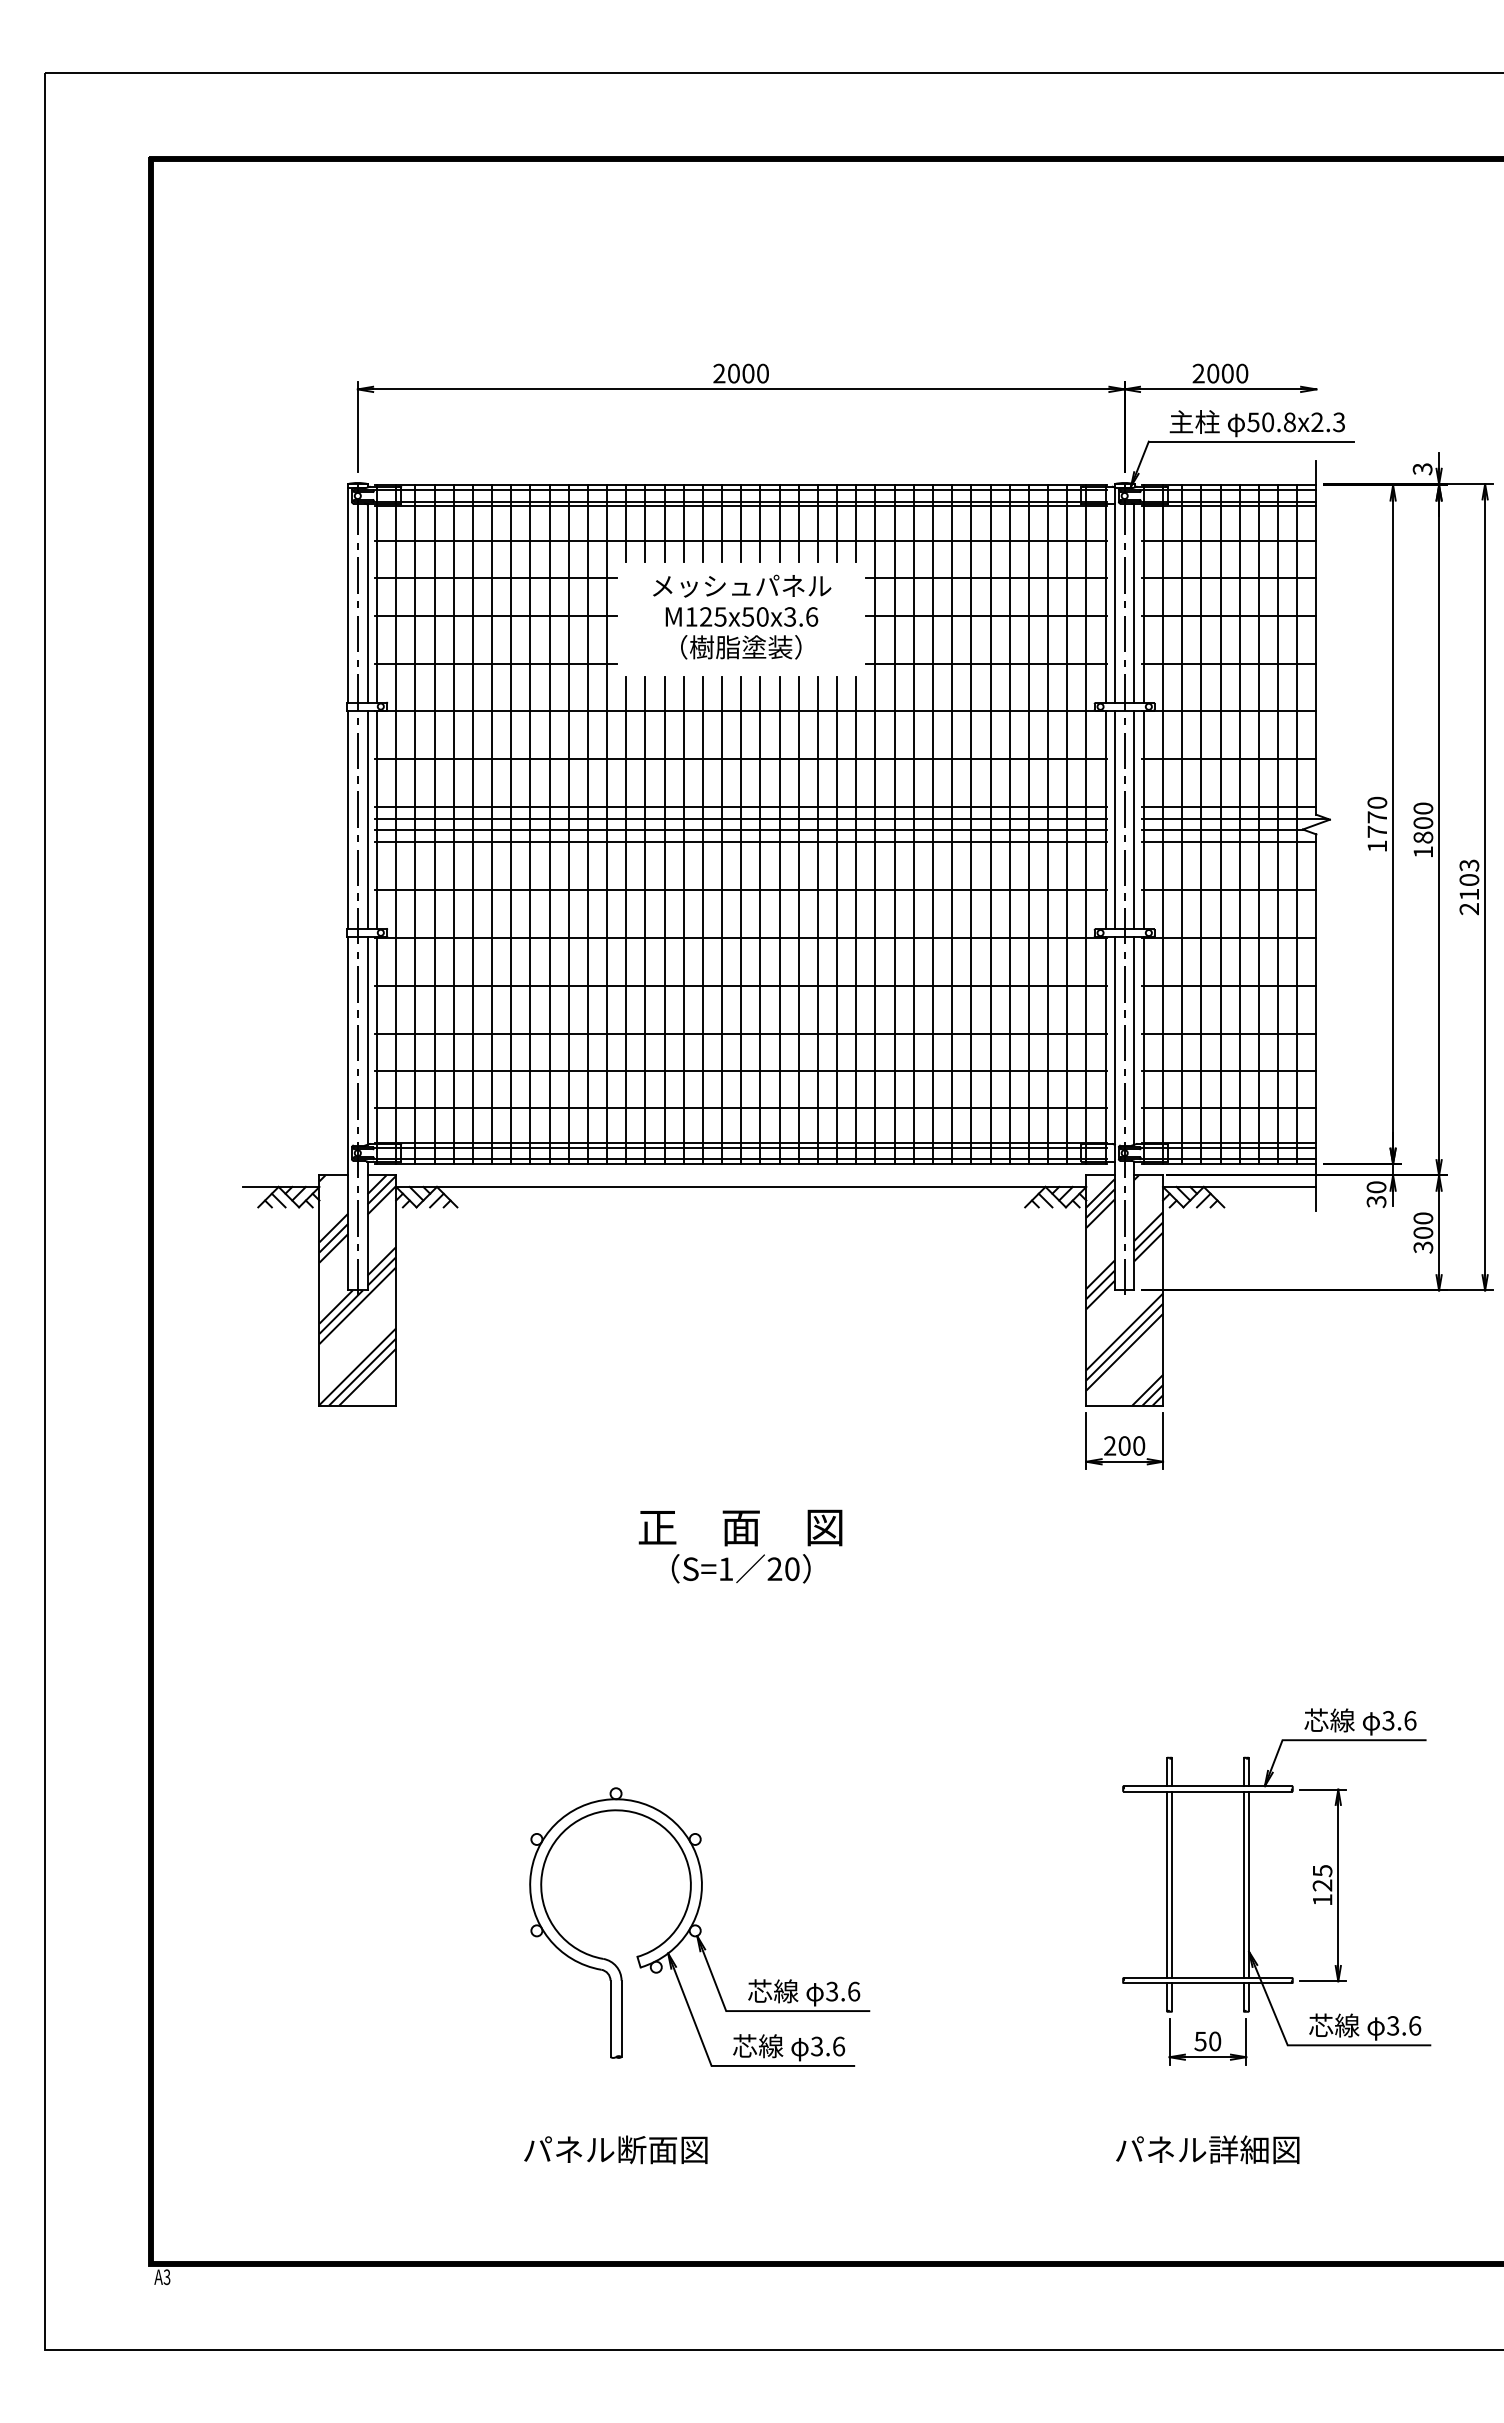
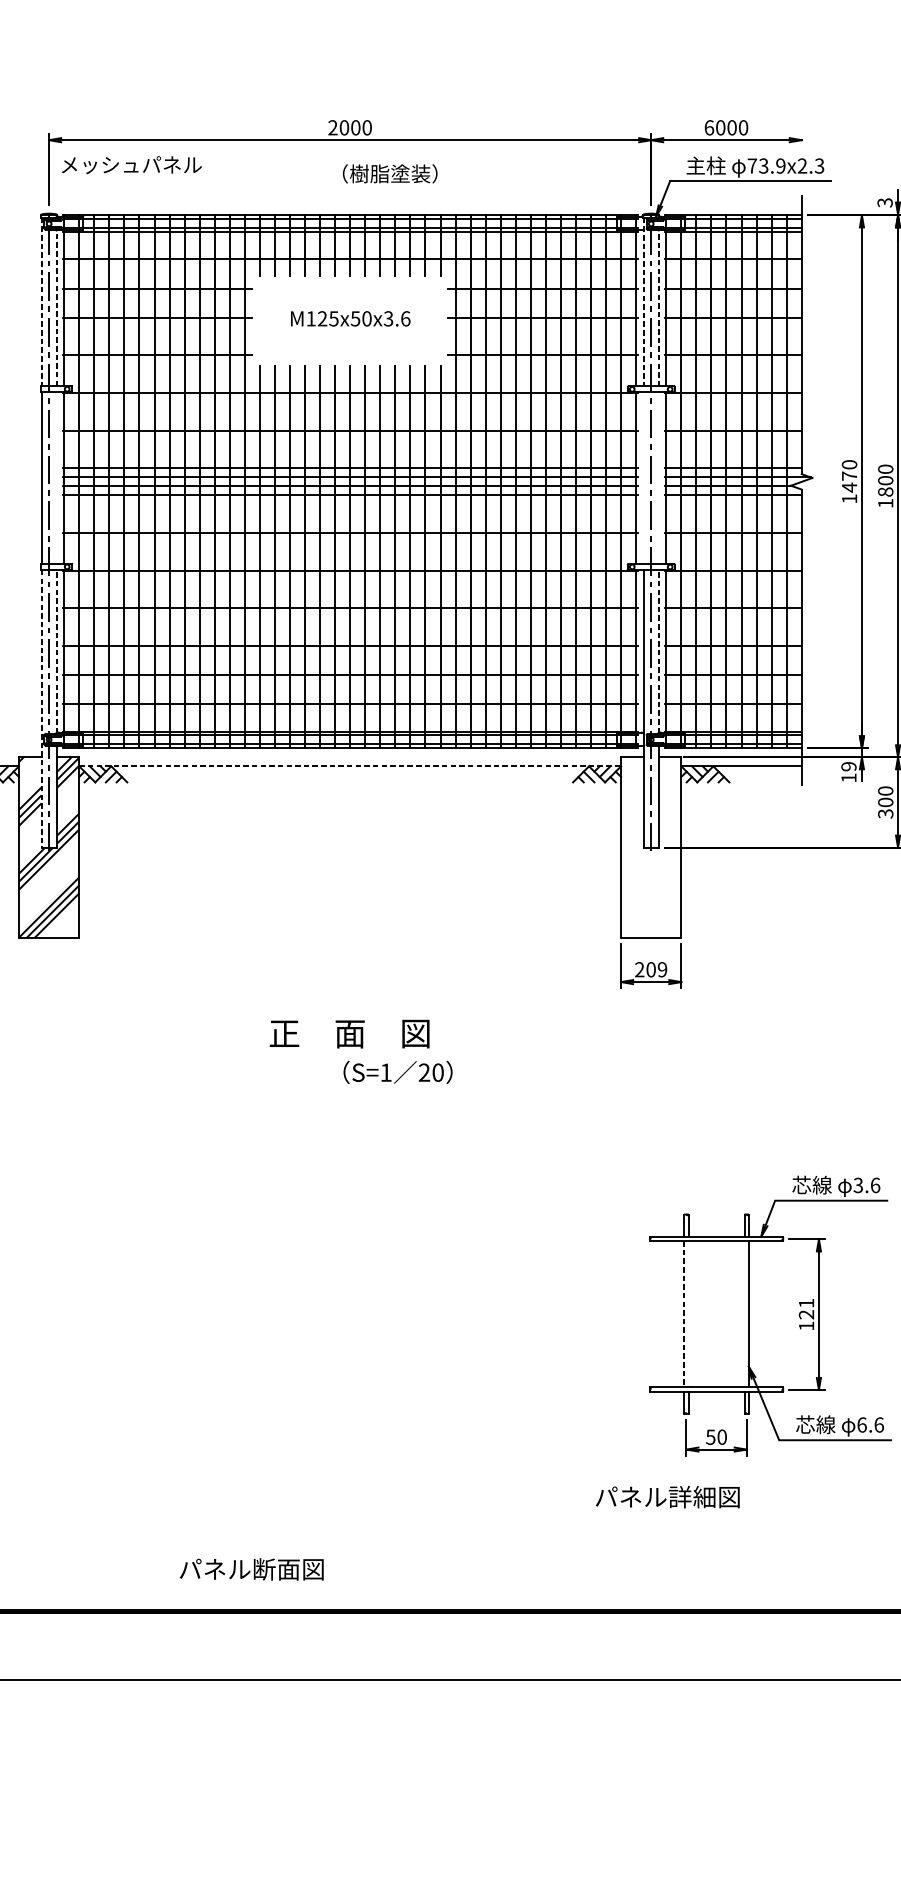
text: (1198, 373) -> (709, 127), 2000 -> 6000
text: (1271, 422) -> (766, 166), 50.8x2.3 -> 73.9x2.3
text: (742, 585) -> (132, 164), moved
line: (348, 595) -> (41, 301), solid -> dashed
line: (1114, 596) -> (643, 302), solid -> dashed
line: (367, 602) -> (56, 307), solid -> dashed
line: (1134, 603) -> (658, 308), solid -> dashed
text: (741, 647) -> (390, 174), moved
line: (367, 819) -> (56, 477), removed
line: (1114, 819) -> (643, 477), removed
line: (1134, 819) -> (658, 477), removed
text: (1376, 831) -> (848, 487), 1770 -> 1470
line: (367, 1040) -> (56, 651), solid -> dashed
line: (1134, 1040) -> (658, 651), solid -> dashed
line: (348, 1113) -> (41, 708), solid -> dashed
line: (741, 1186) -> (350, 765), solid -> dashed
text: (1376, 1194) -> (848, 772), 30 -> 19
hatch: (1124, 1290) -> (651, 847), removed
text: (1139, 1445) -> (662, 969), 200 -> 209
text: (740, 1568) -> (397, 1072), moved
text: (1322, 1871) -> (806, 1303), 125 -> 121
line: (1172, 1884) -> (688, 1313), removed
line: (1243, 1884) -> (744, 1313), removed
line: (1166, 1885) -> (684, 1314), solid -> dashed
part: (699, 1926) -> (317, 1346), removed
text: (1393, 2025) -> (862, 1424), 3.6 -> 6.6
text: (615, 2149) -> (251, 1569), moved
text: (1207, 2149) -> (667, 1496), moved

